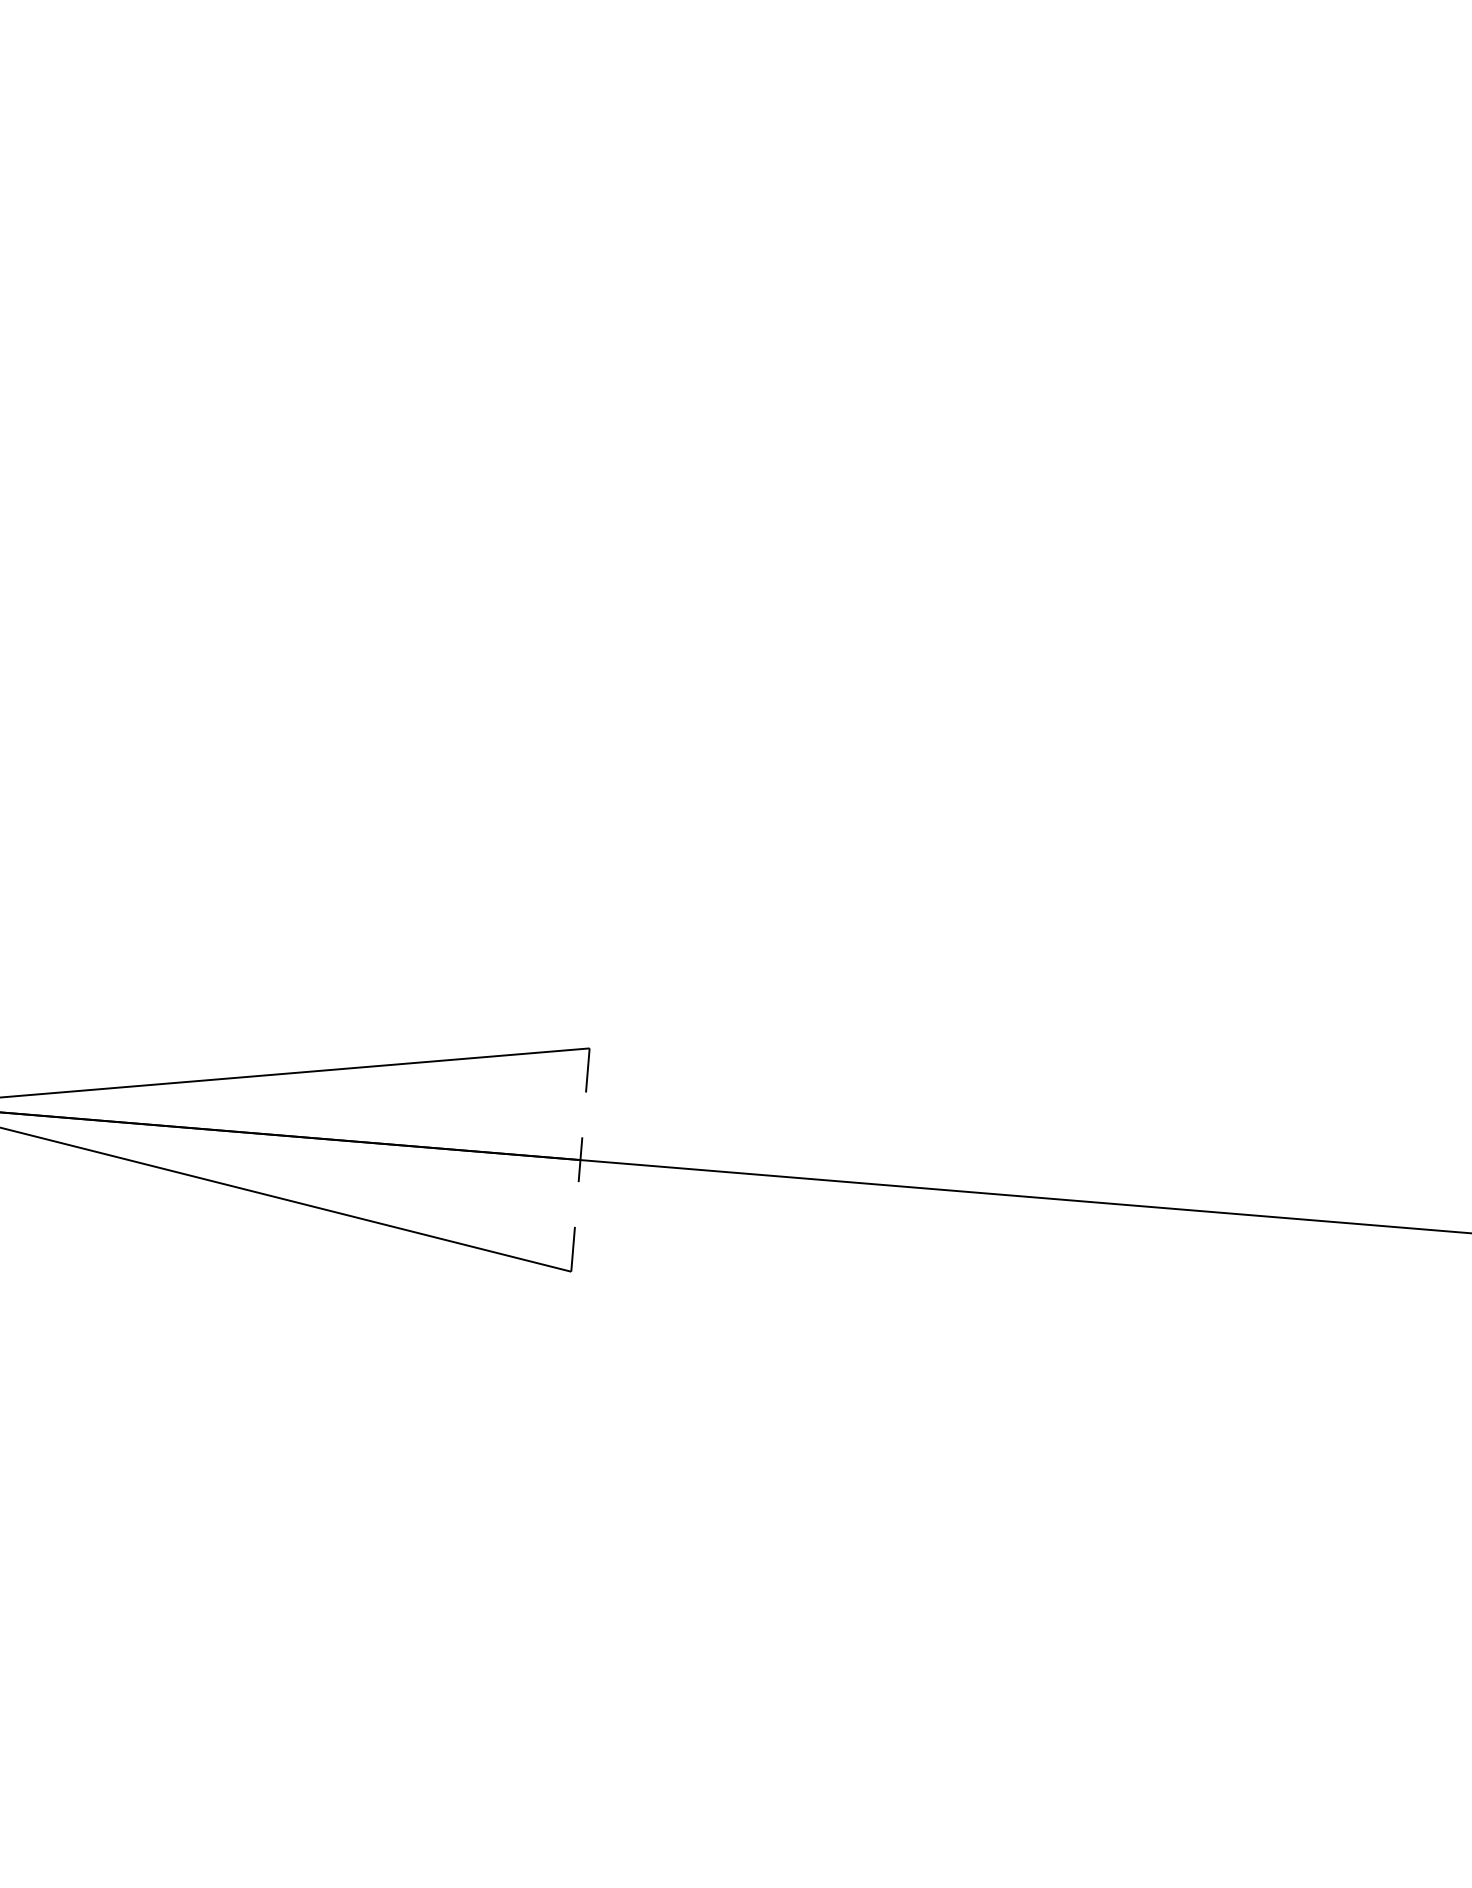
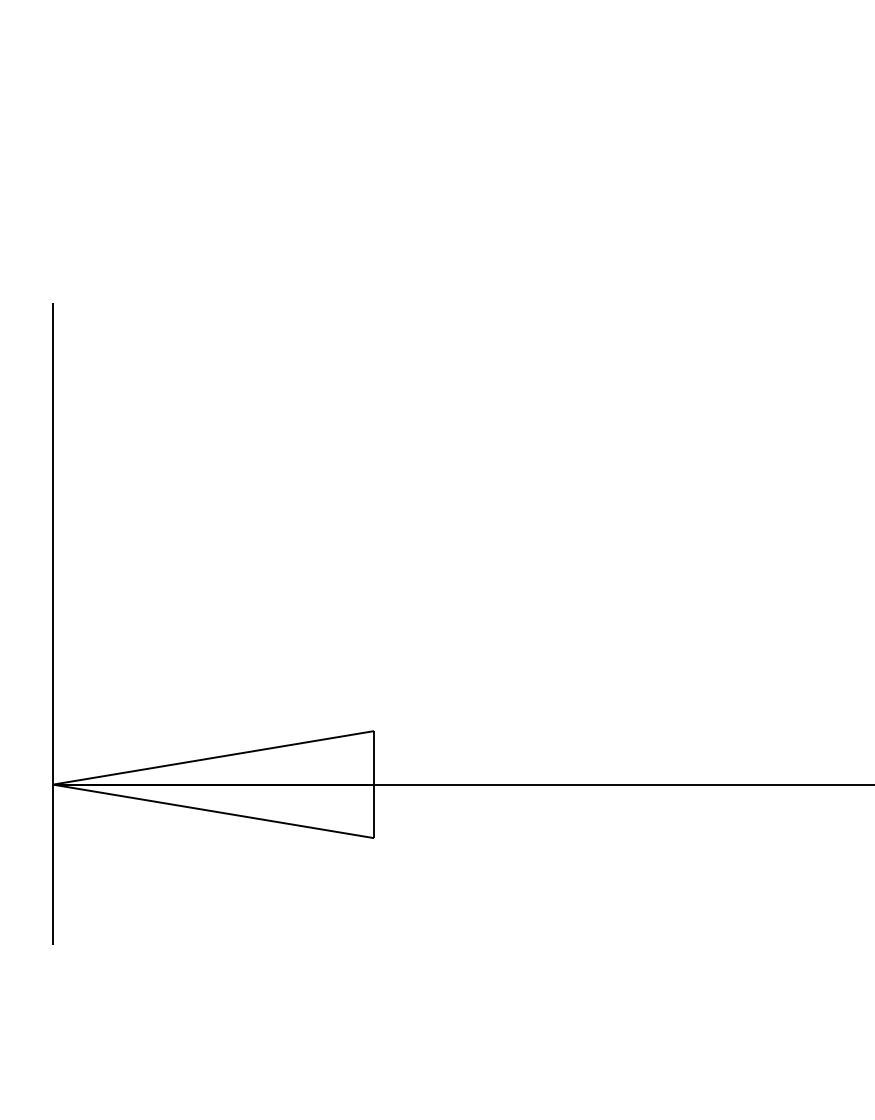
line: (581, 1159) -> (374, 784), dashed -> solid

